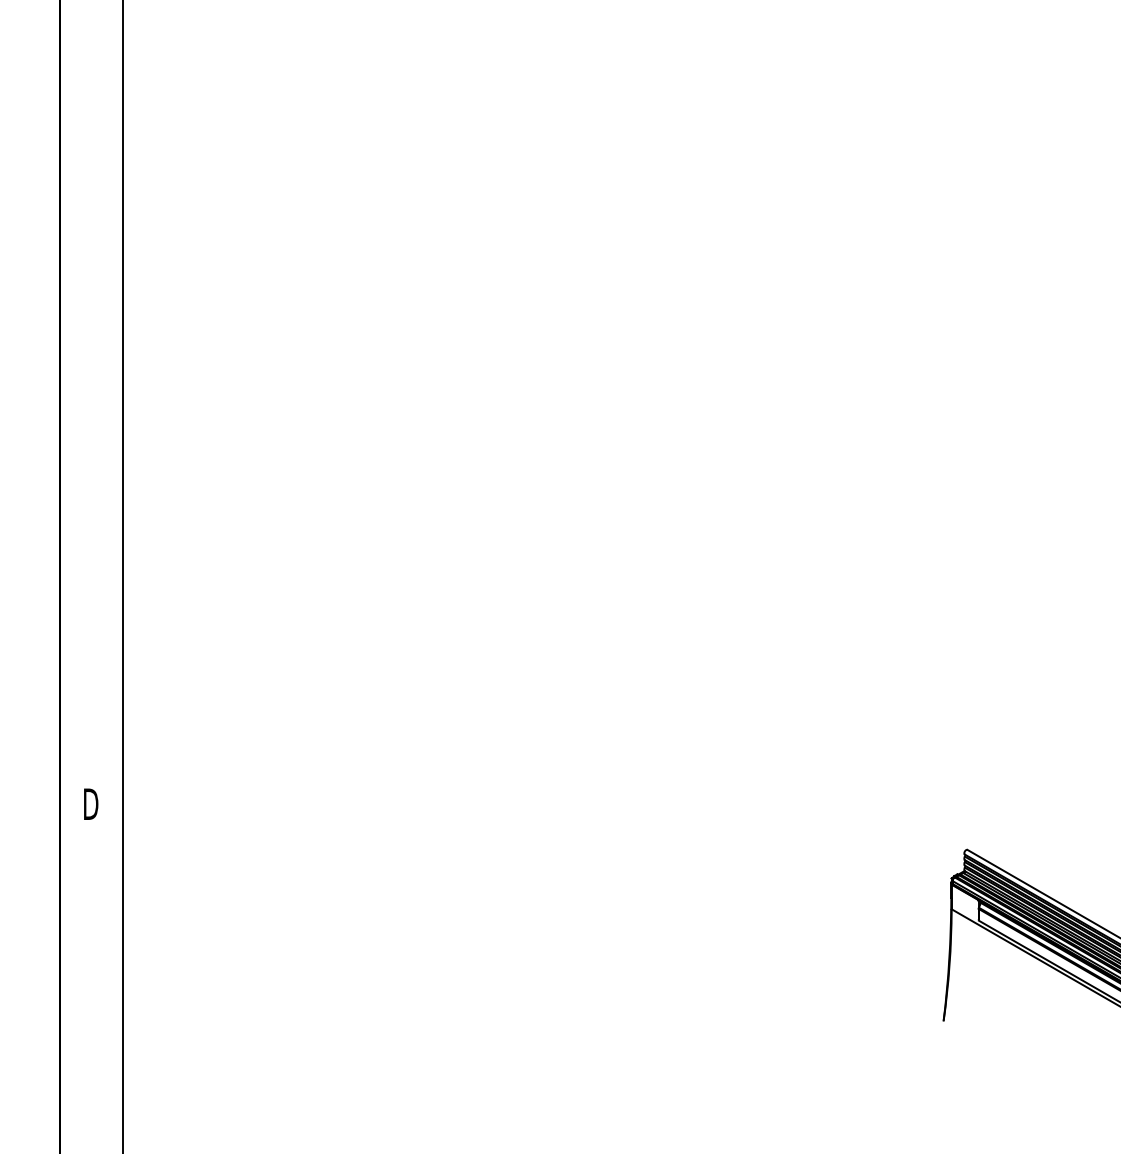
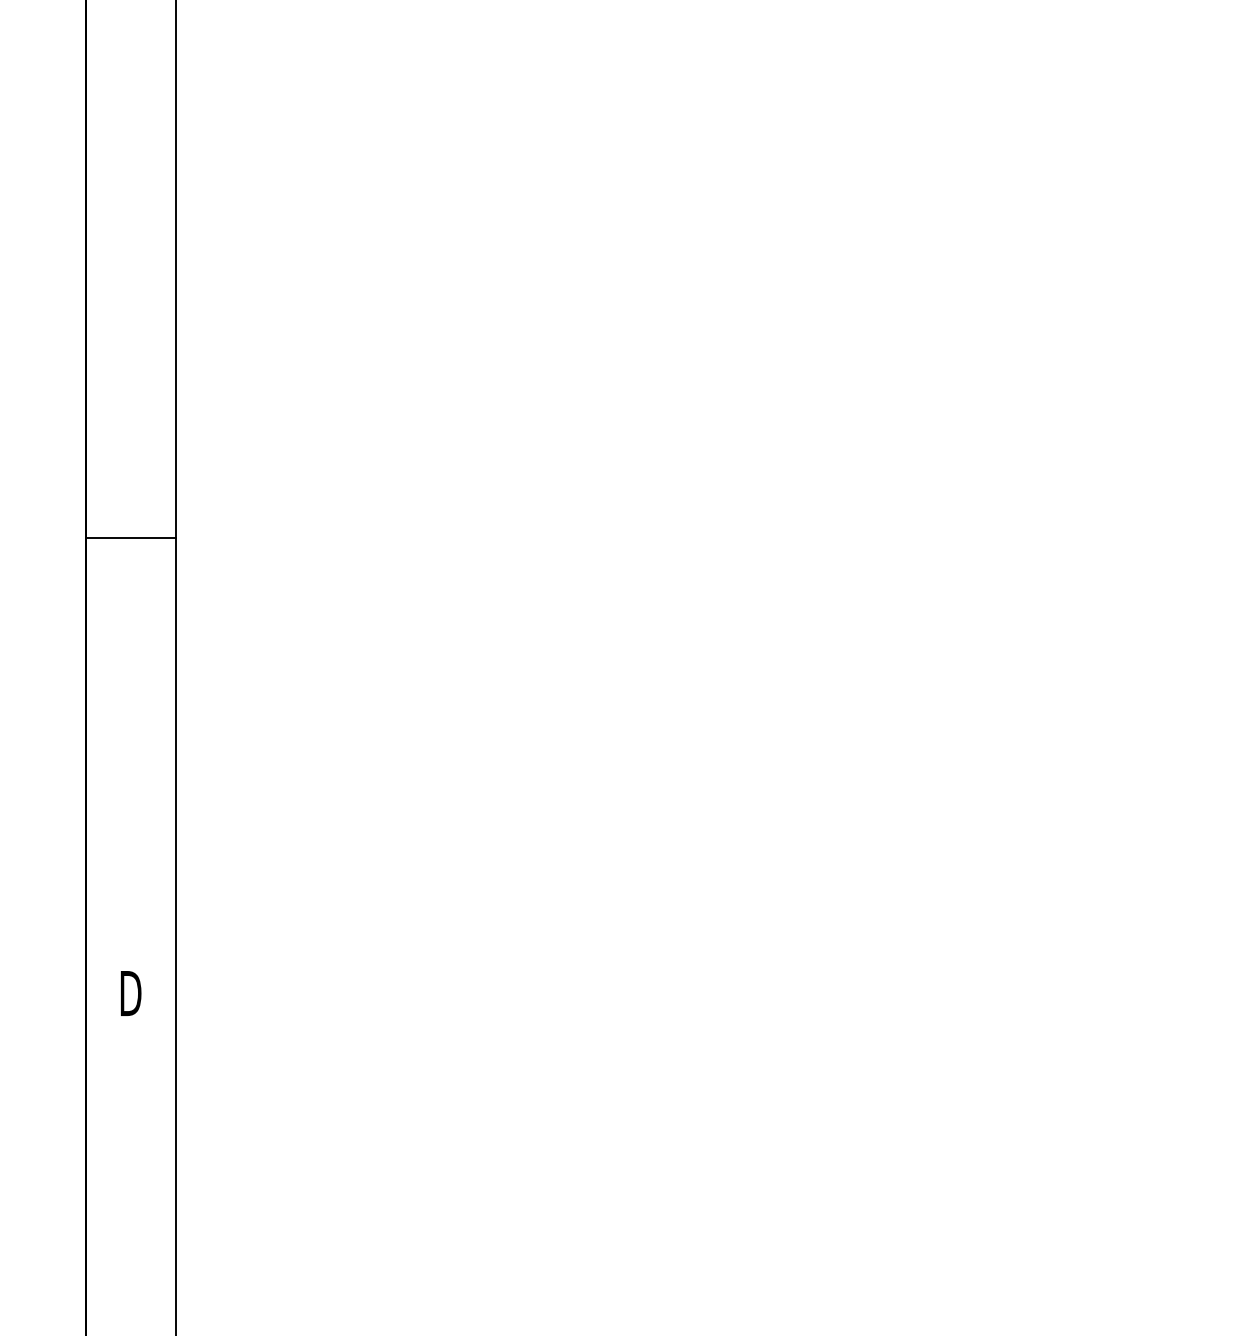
line: (90, 486) -> (130, 537), added

